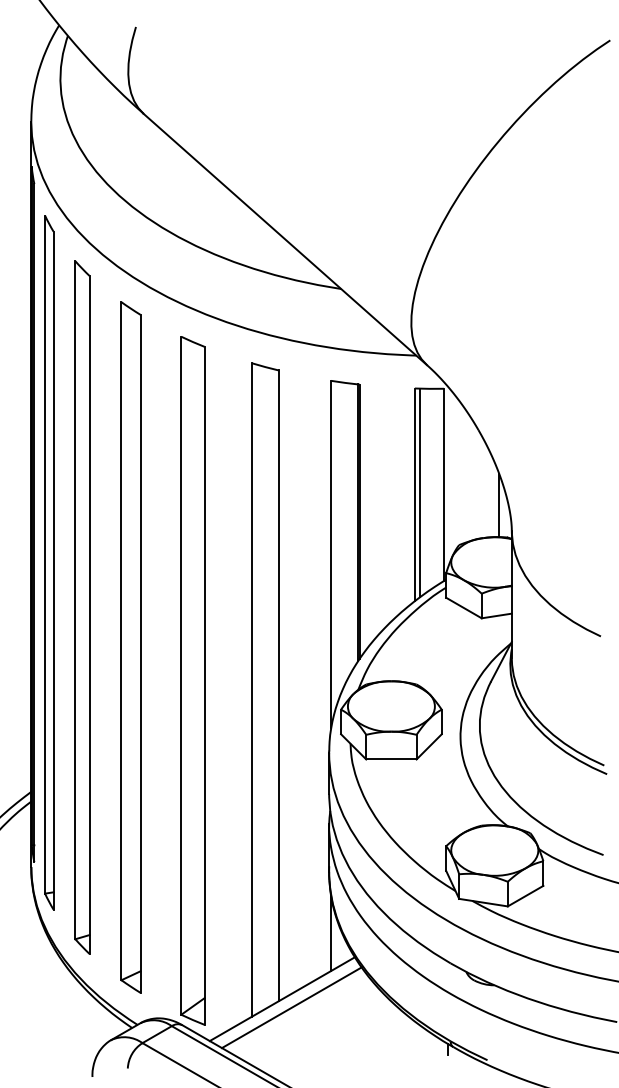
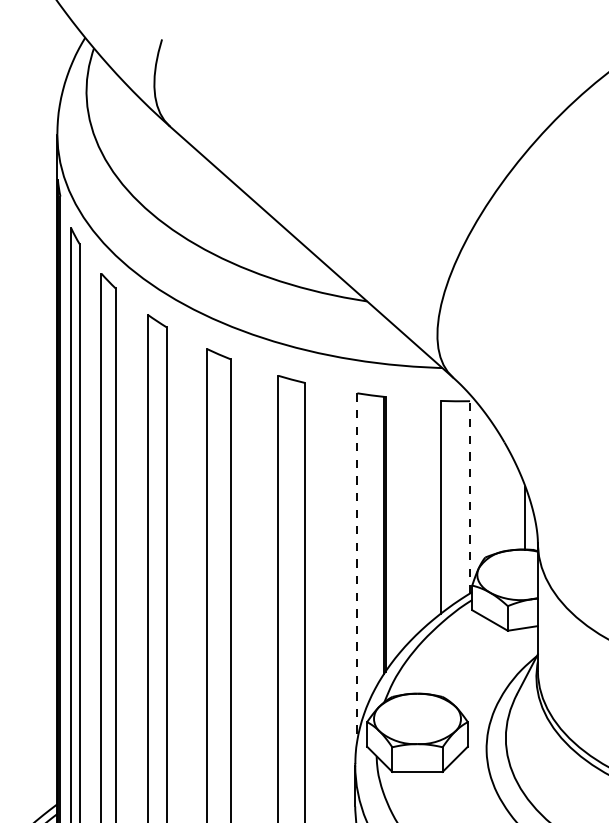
line: (443, 484) -> (469, 496), solid -> dashed
line: (420, 492) -> (446, 504), removed
line: (331, 554) -> (357, 566), solid -> dashed

